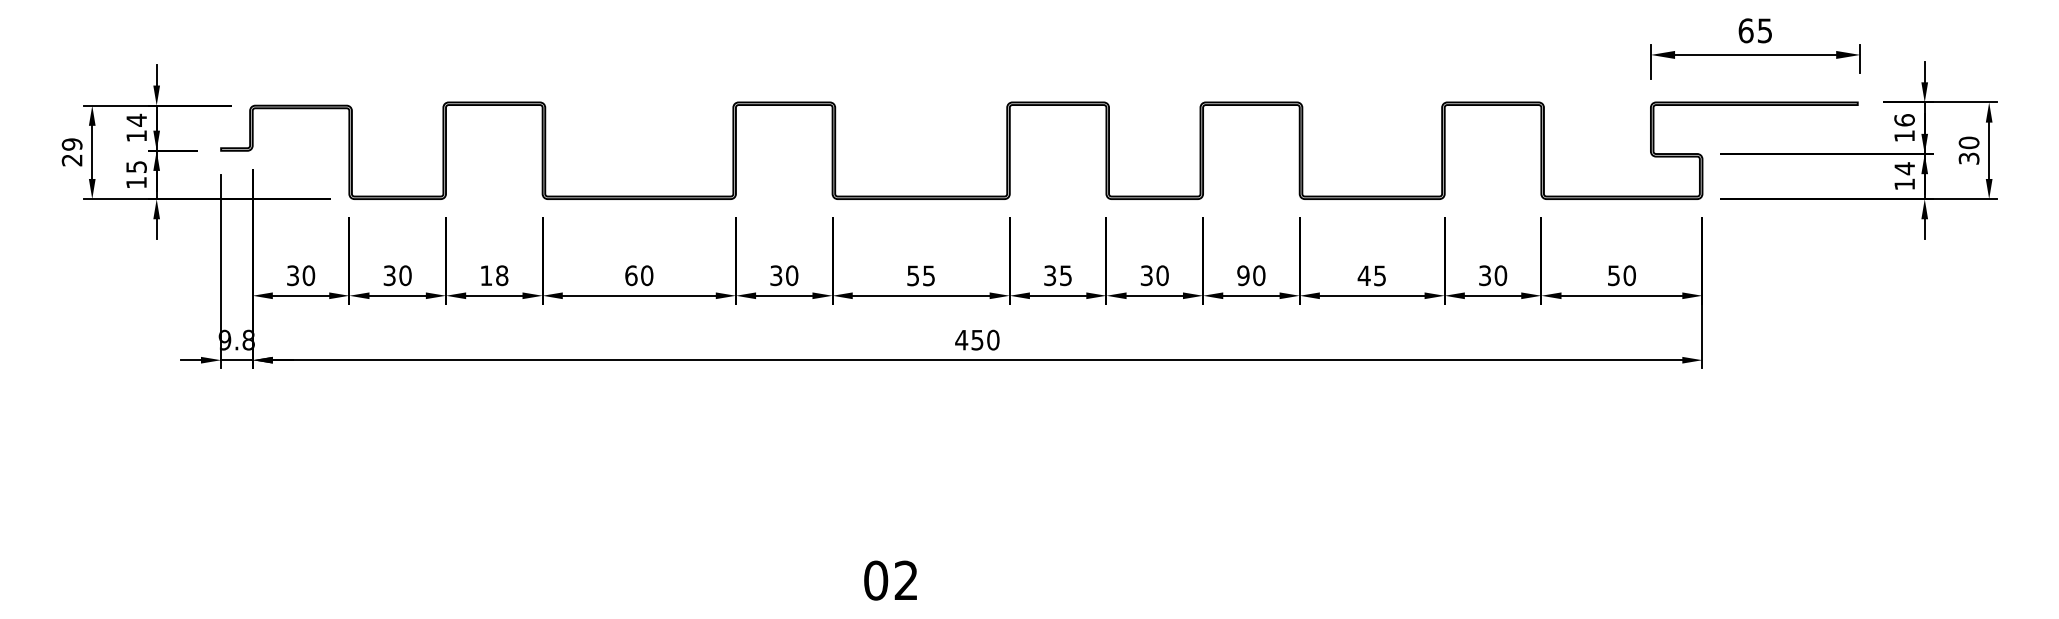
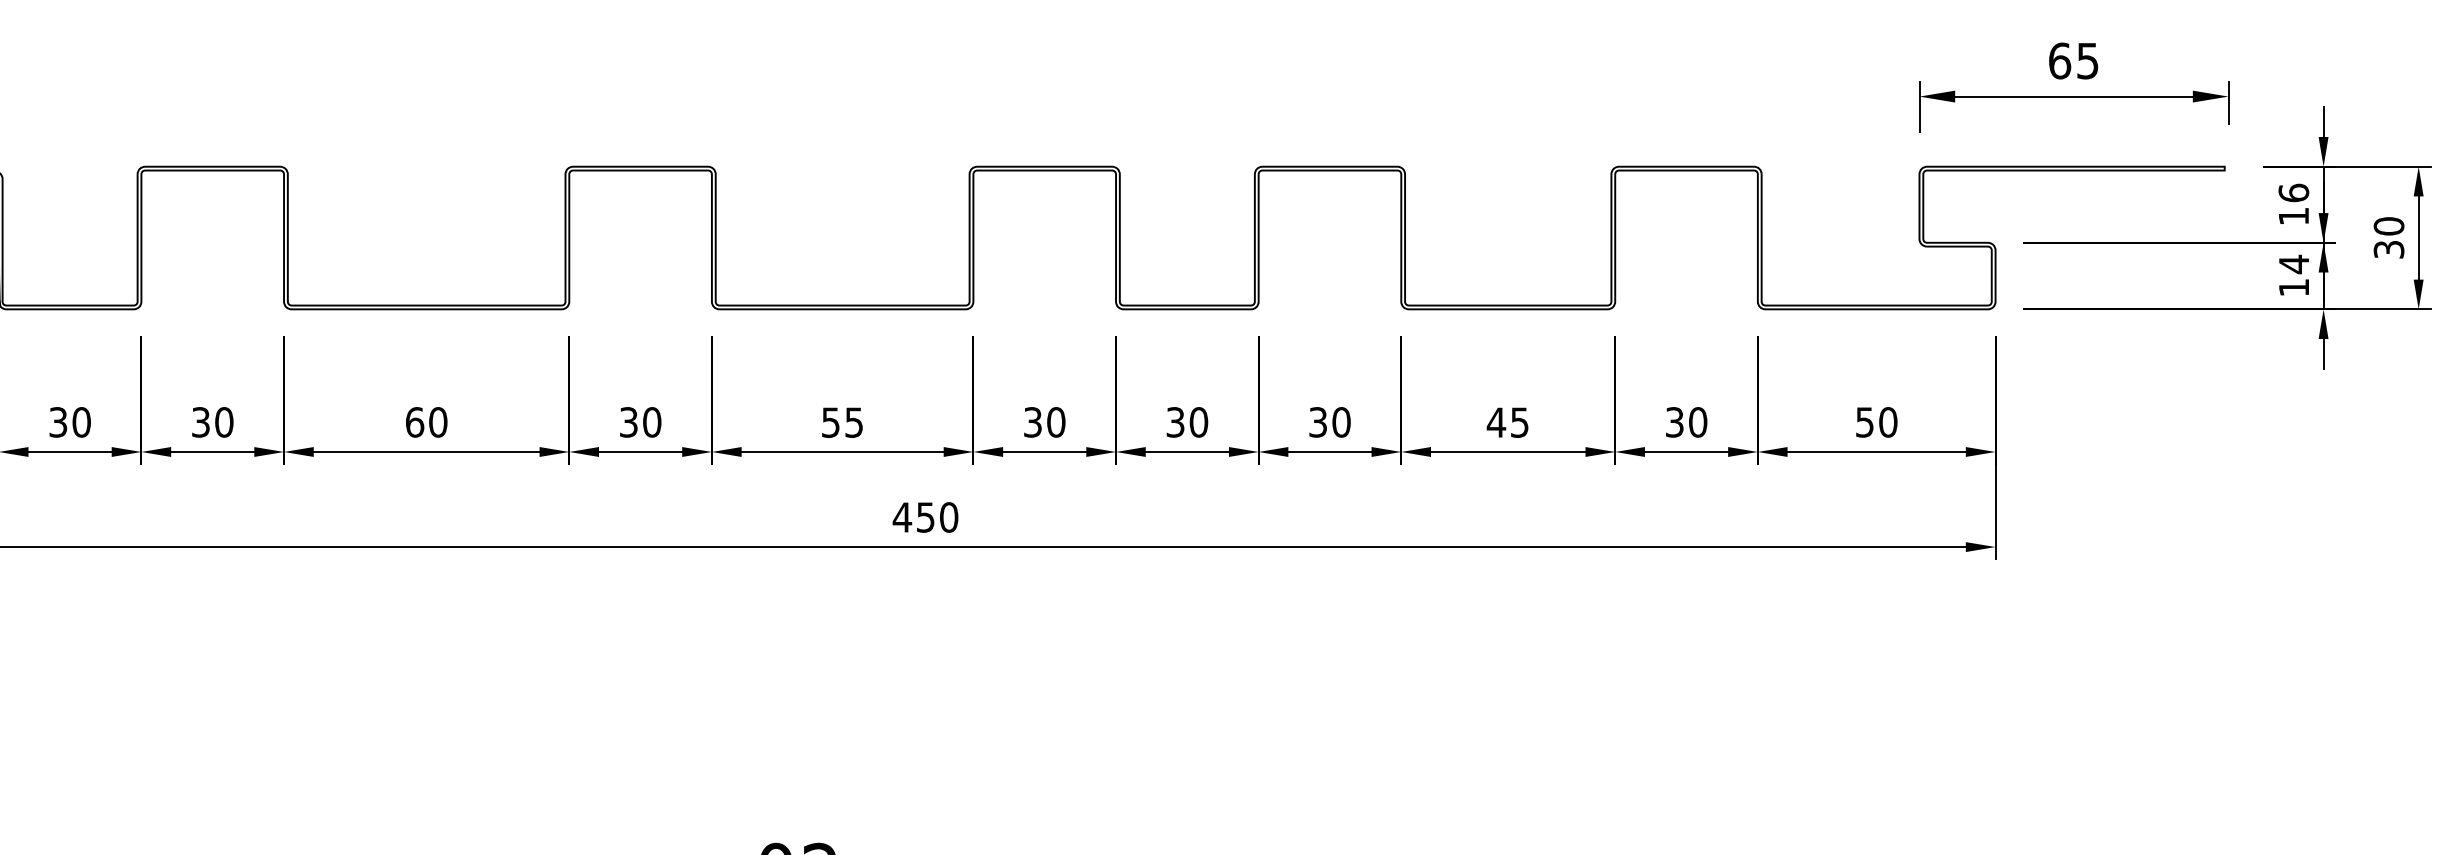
text: (494, 275) -> (212, 422), 18 -> 30
text: (1065, 275) -> (1055, 422), 35 -> 30
text: (1243, 275) -> (1318, 422), 90 -> 30

